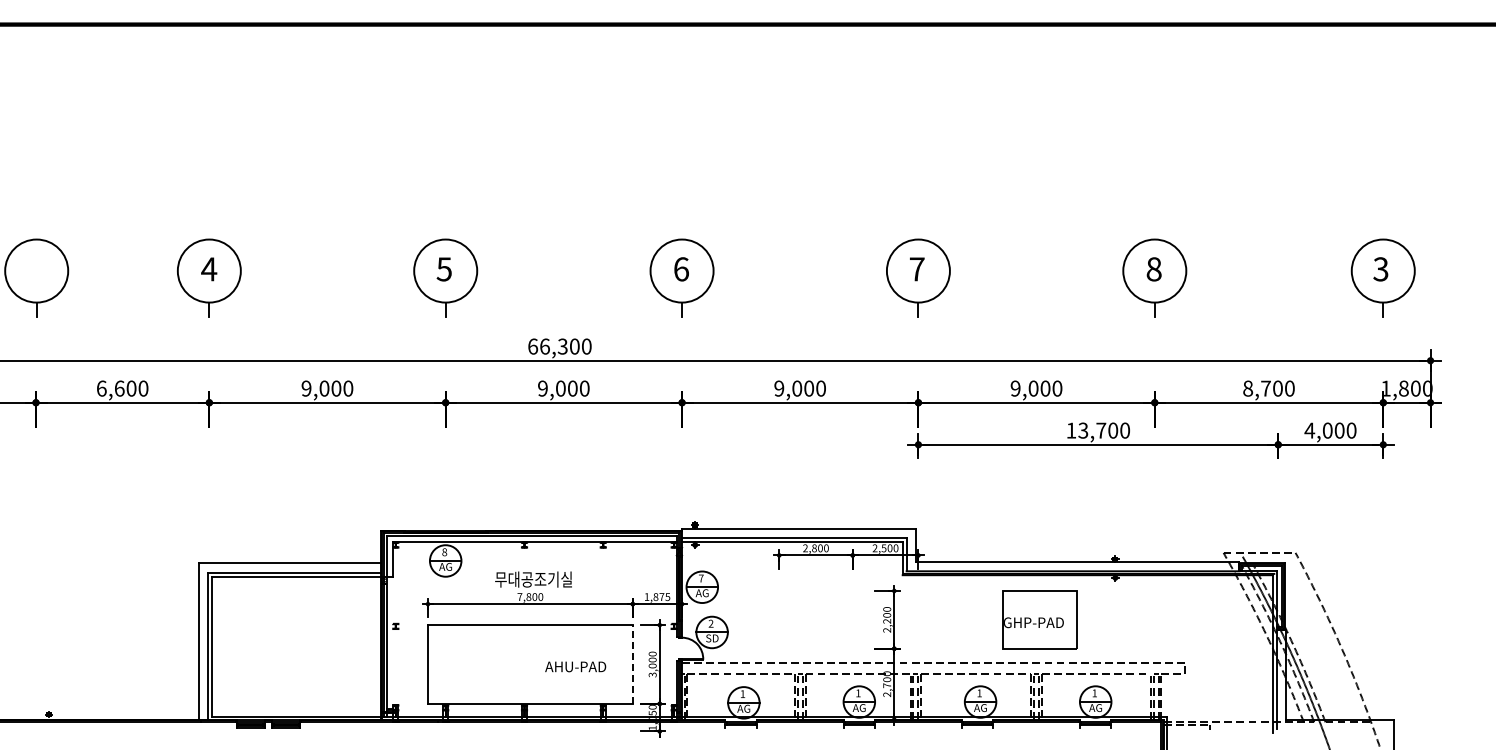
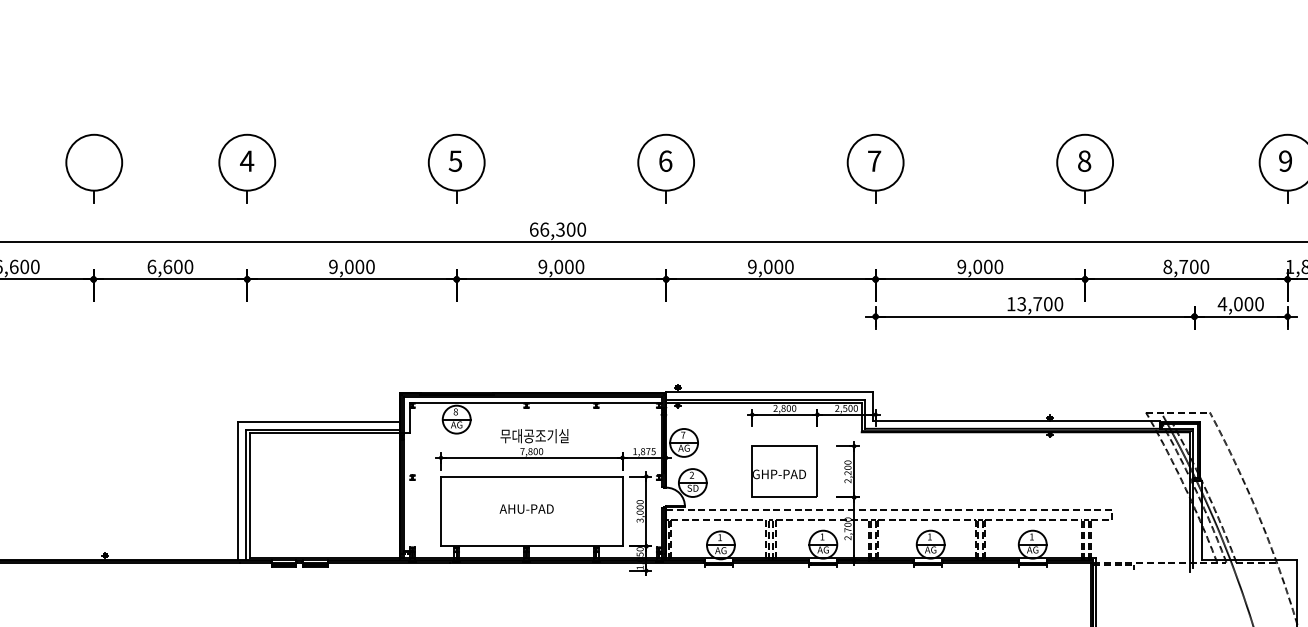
text: (1380, 269) -> (1285, 161), 3 -> 9
part: (1039, 619) -> (784, 471), moved
line: (632, 664) -> (622, 511), dashed -> solid
text: (575, 666) -> (526, 508), moved

